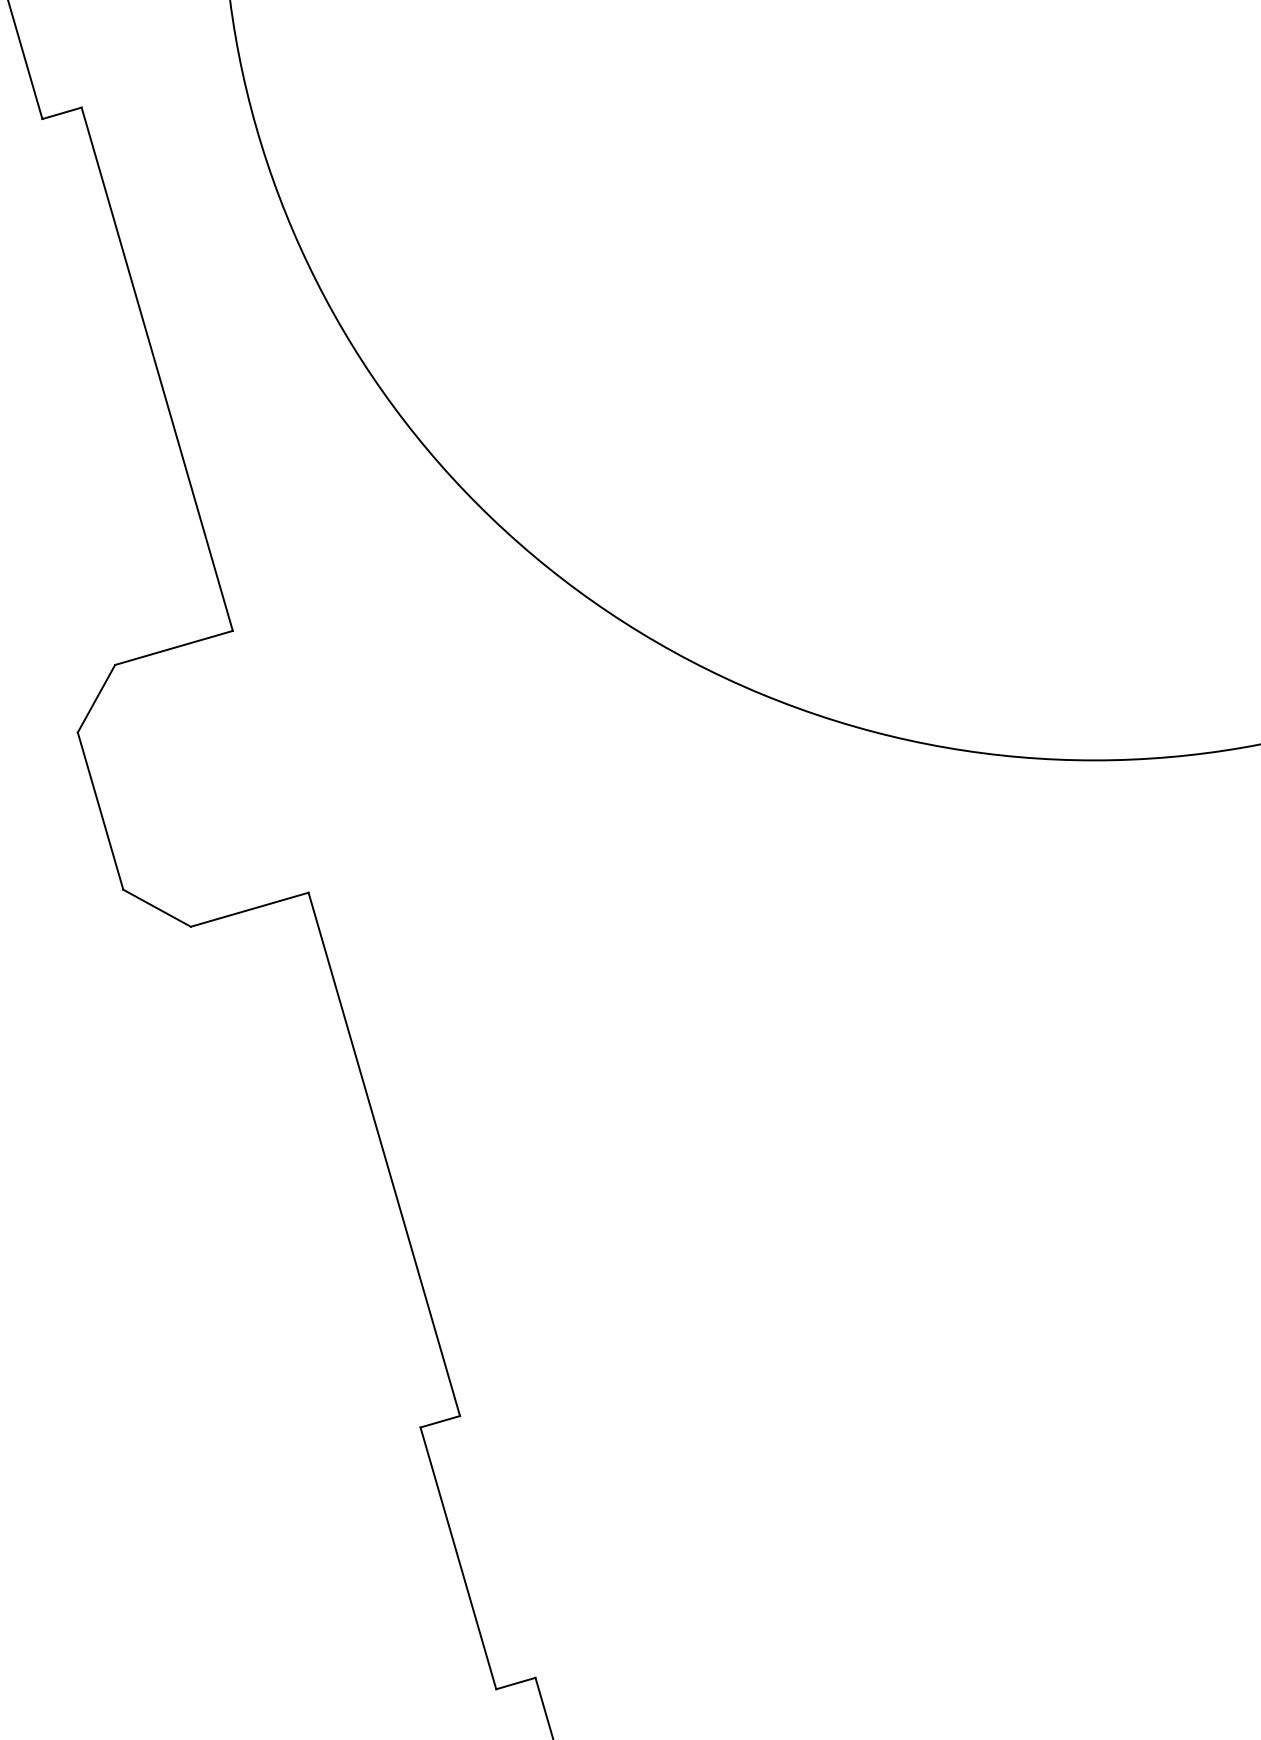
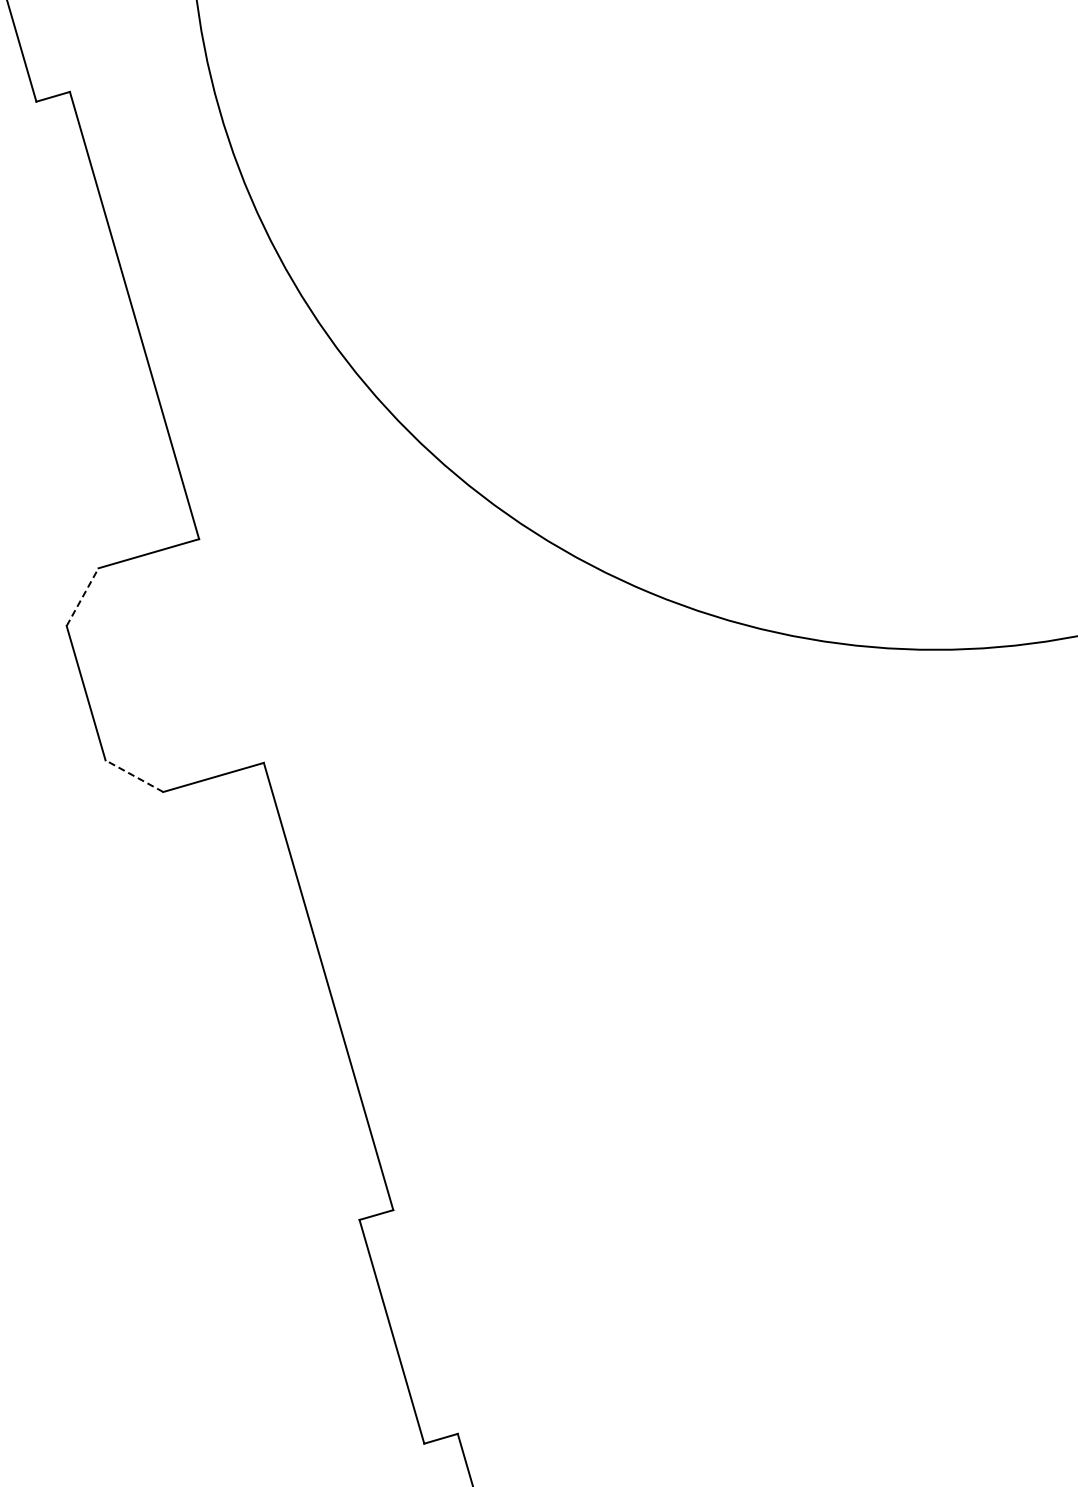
line: (96, 699) -> (82, 597), solid -> dashed
line: (157, 908) -> (134, 776), solid -> dashed

